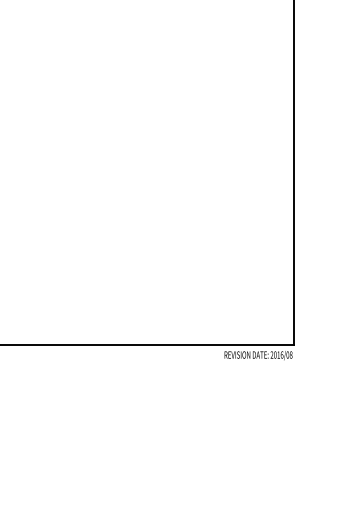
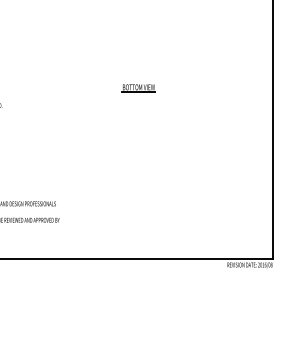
part: (90, 89) -> (138, 88), added

